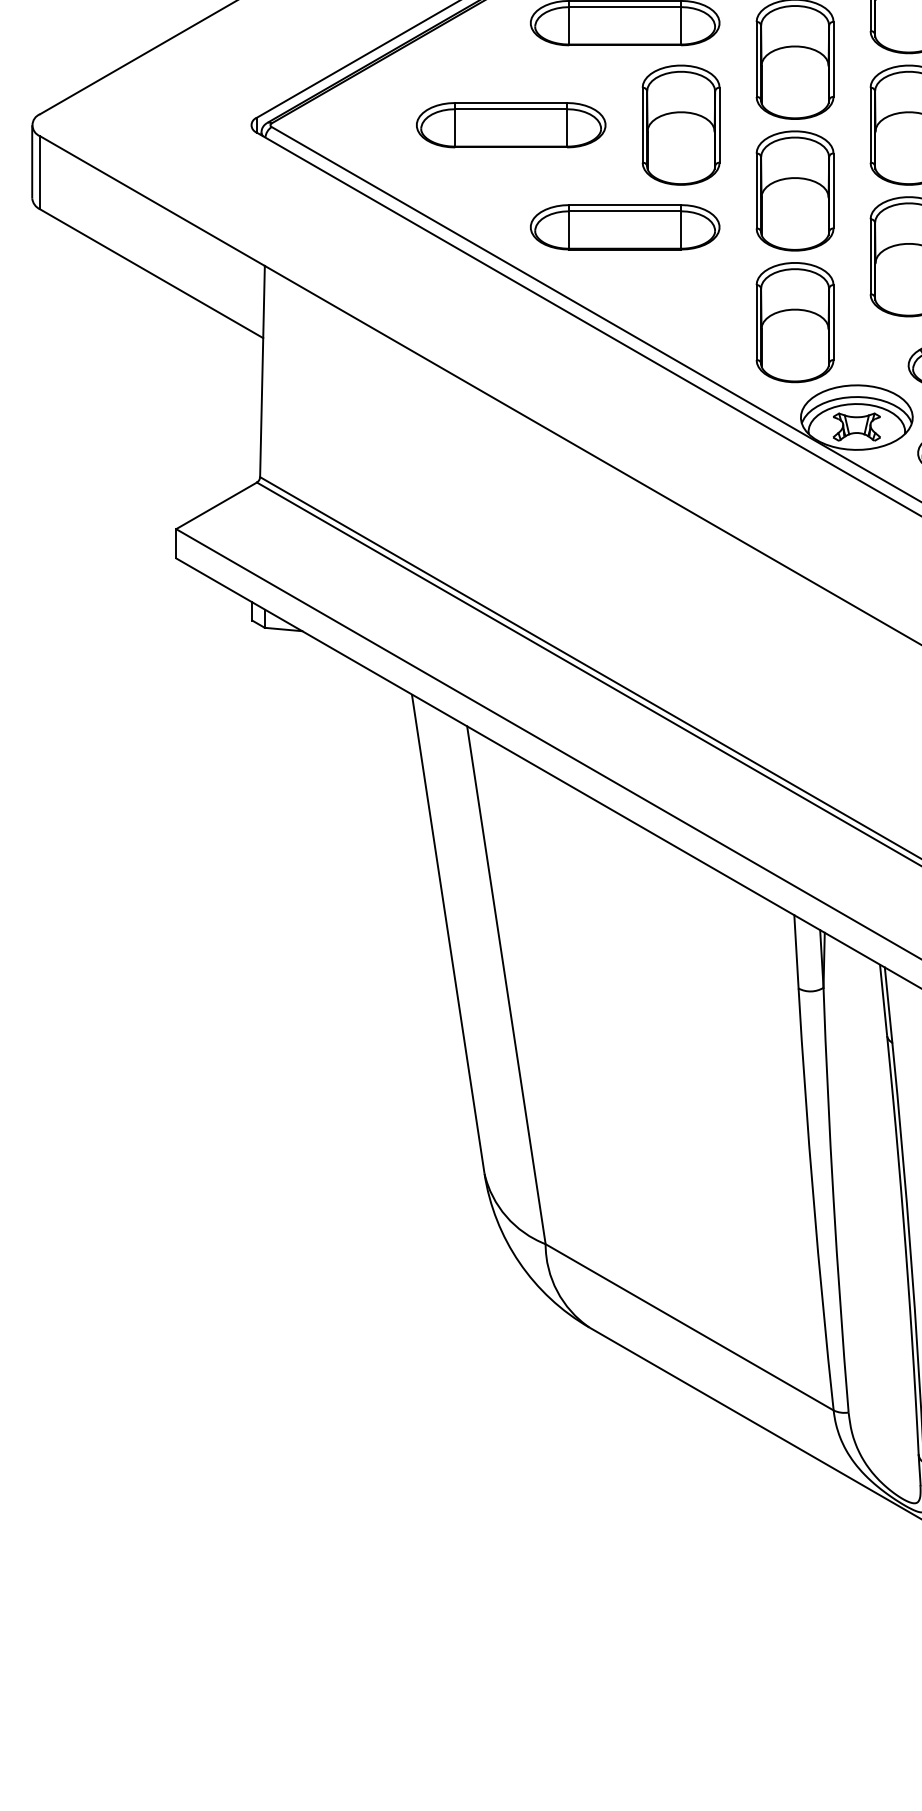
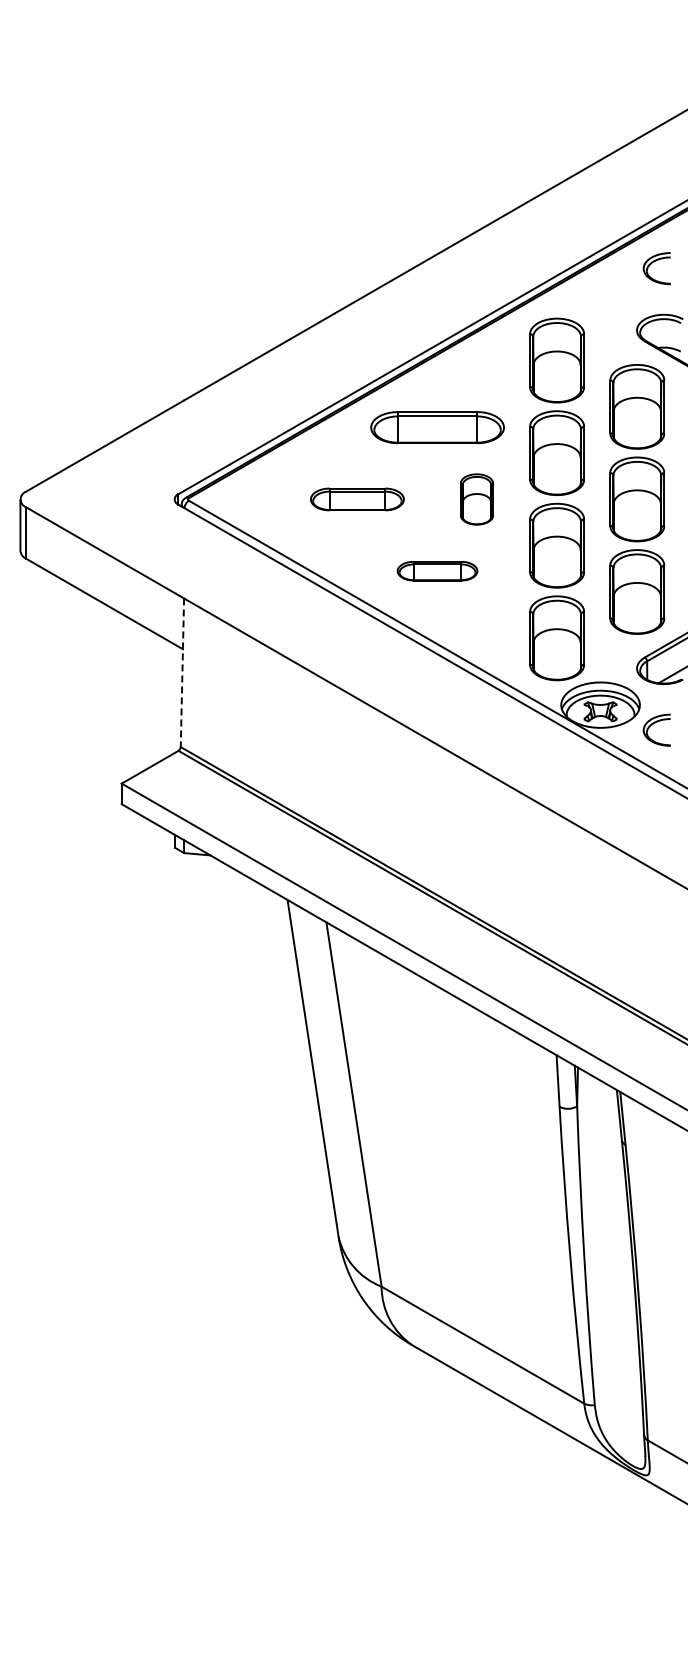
part: (511, 125) -> (357, 499), size x0.7
part: (680, 125) -> (476, 499), size x0.6
part: (625, 226) -> (437, 570), size x0.6
line: (262, 372) -> (182, 673), solid -> dashed

